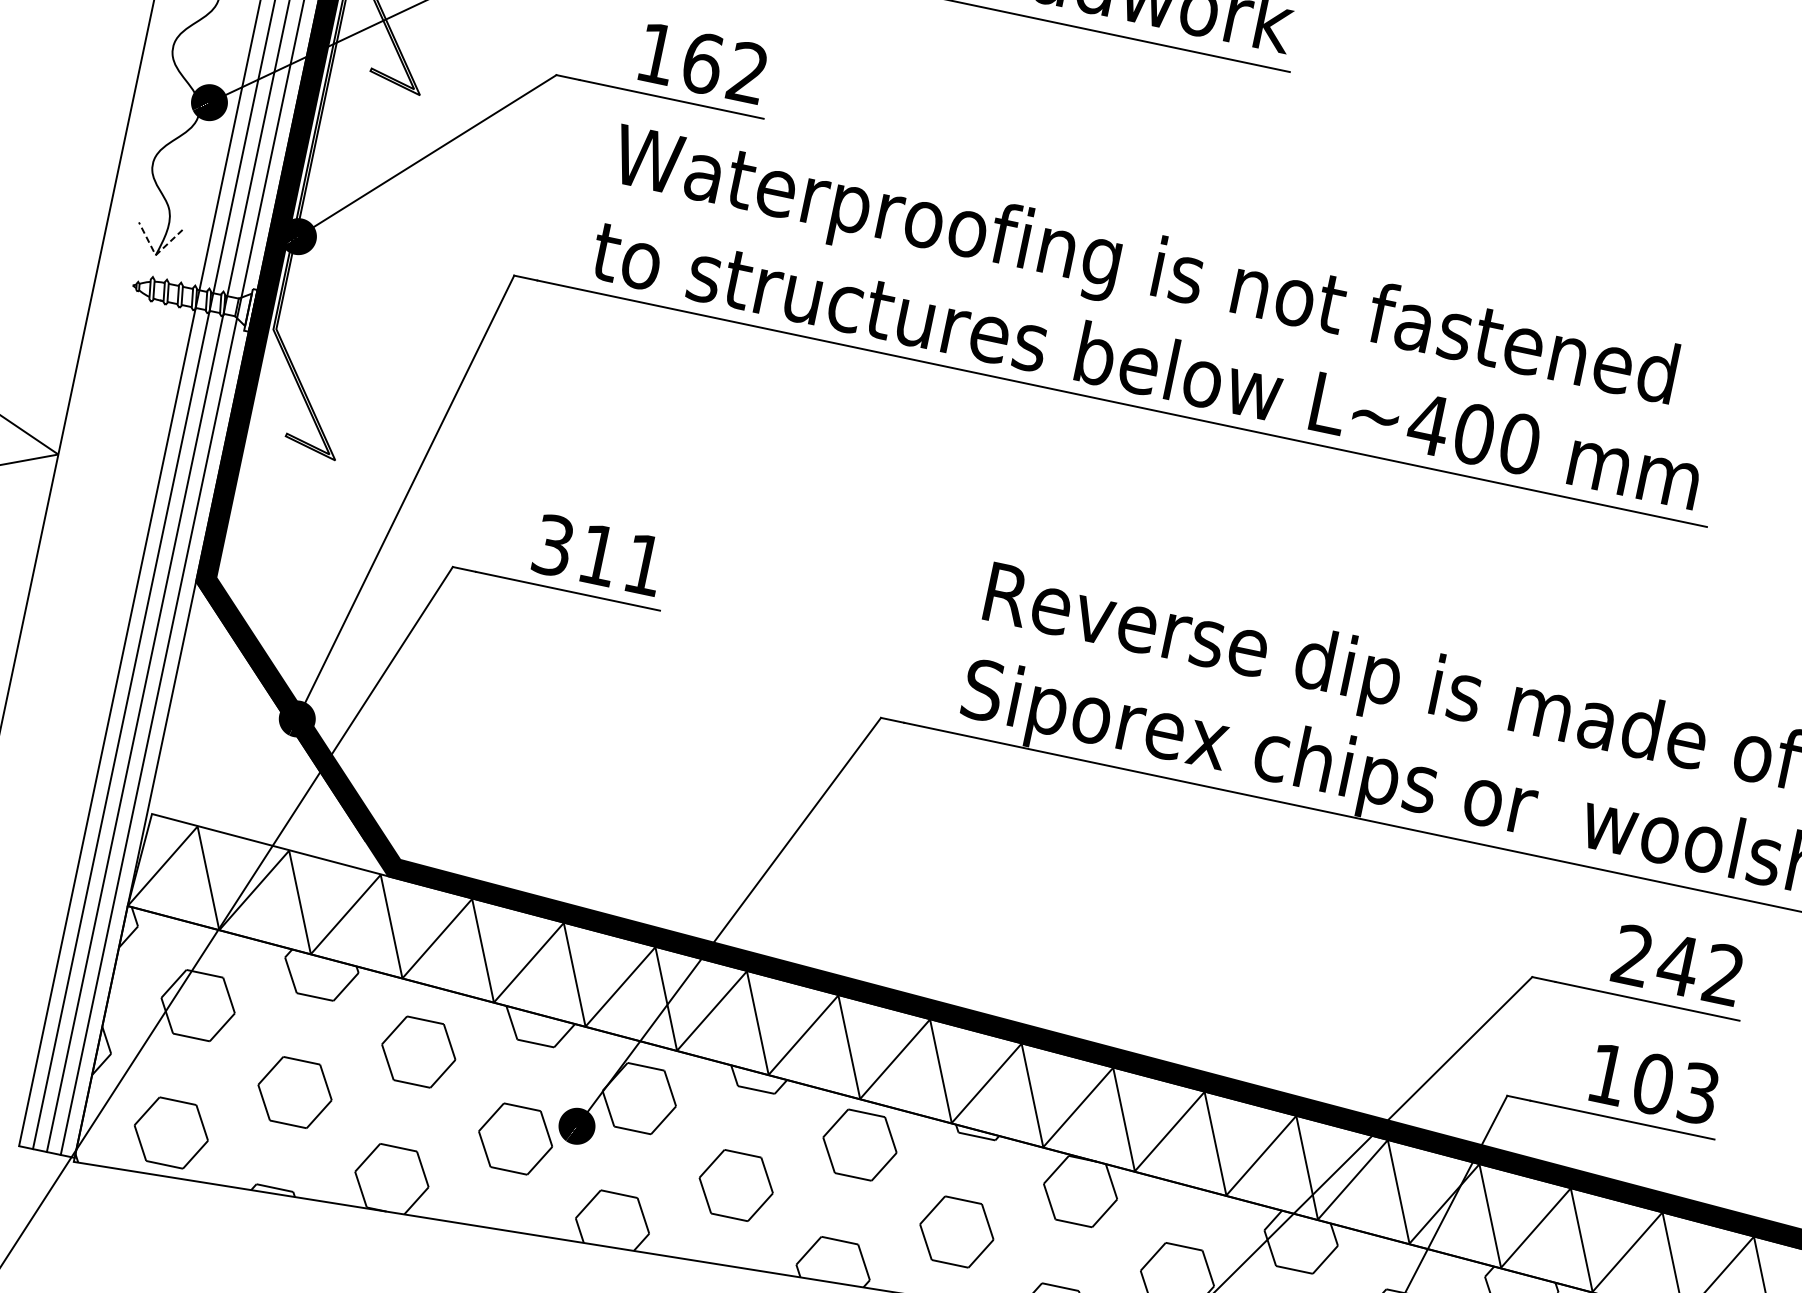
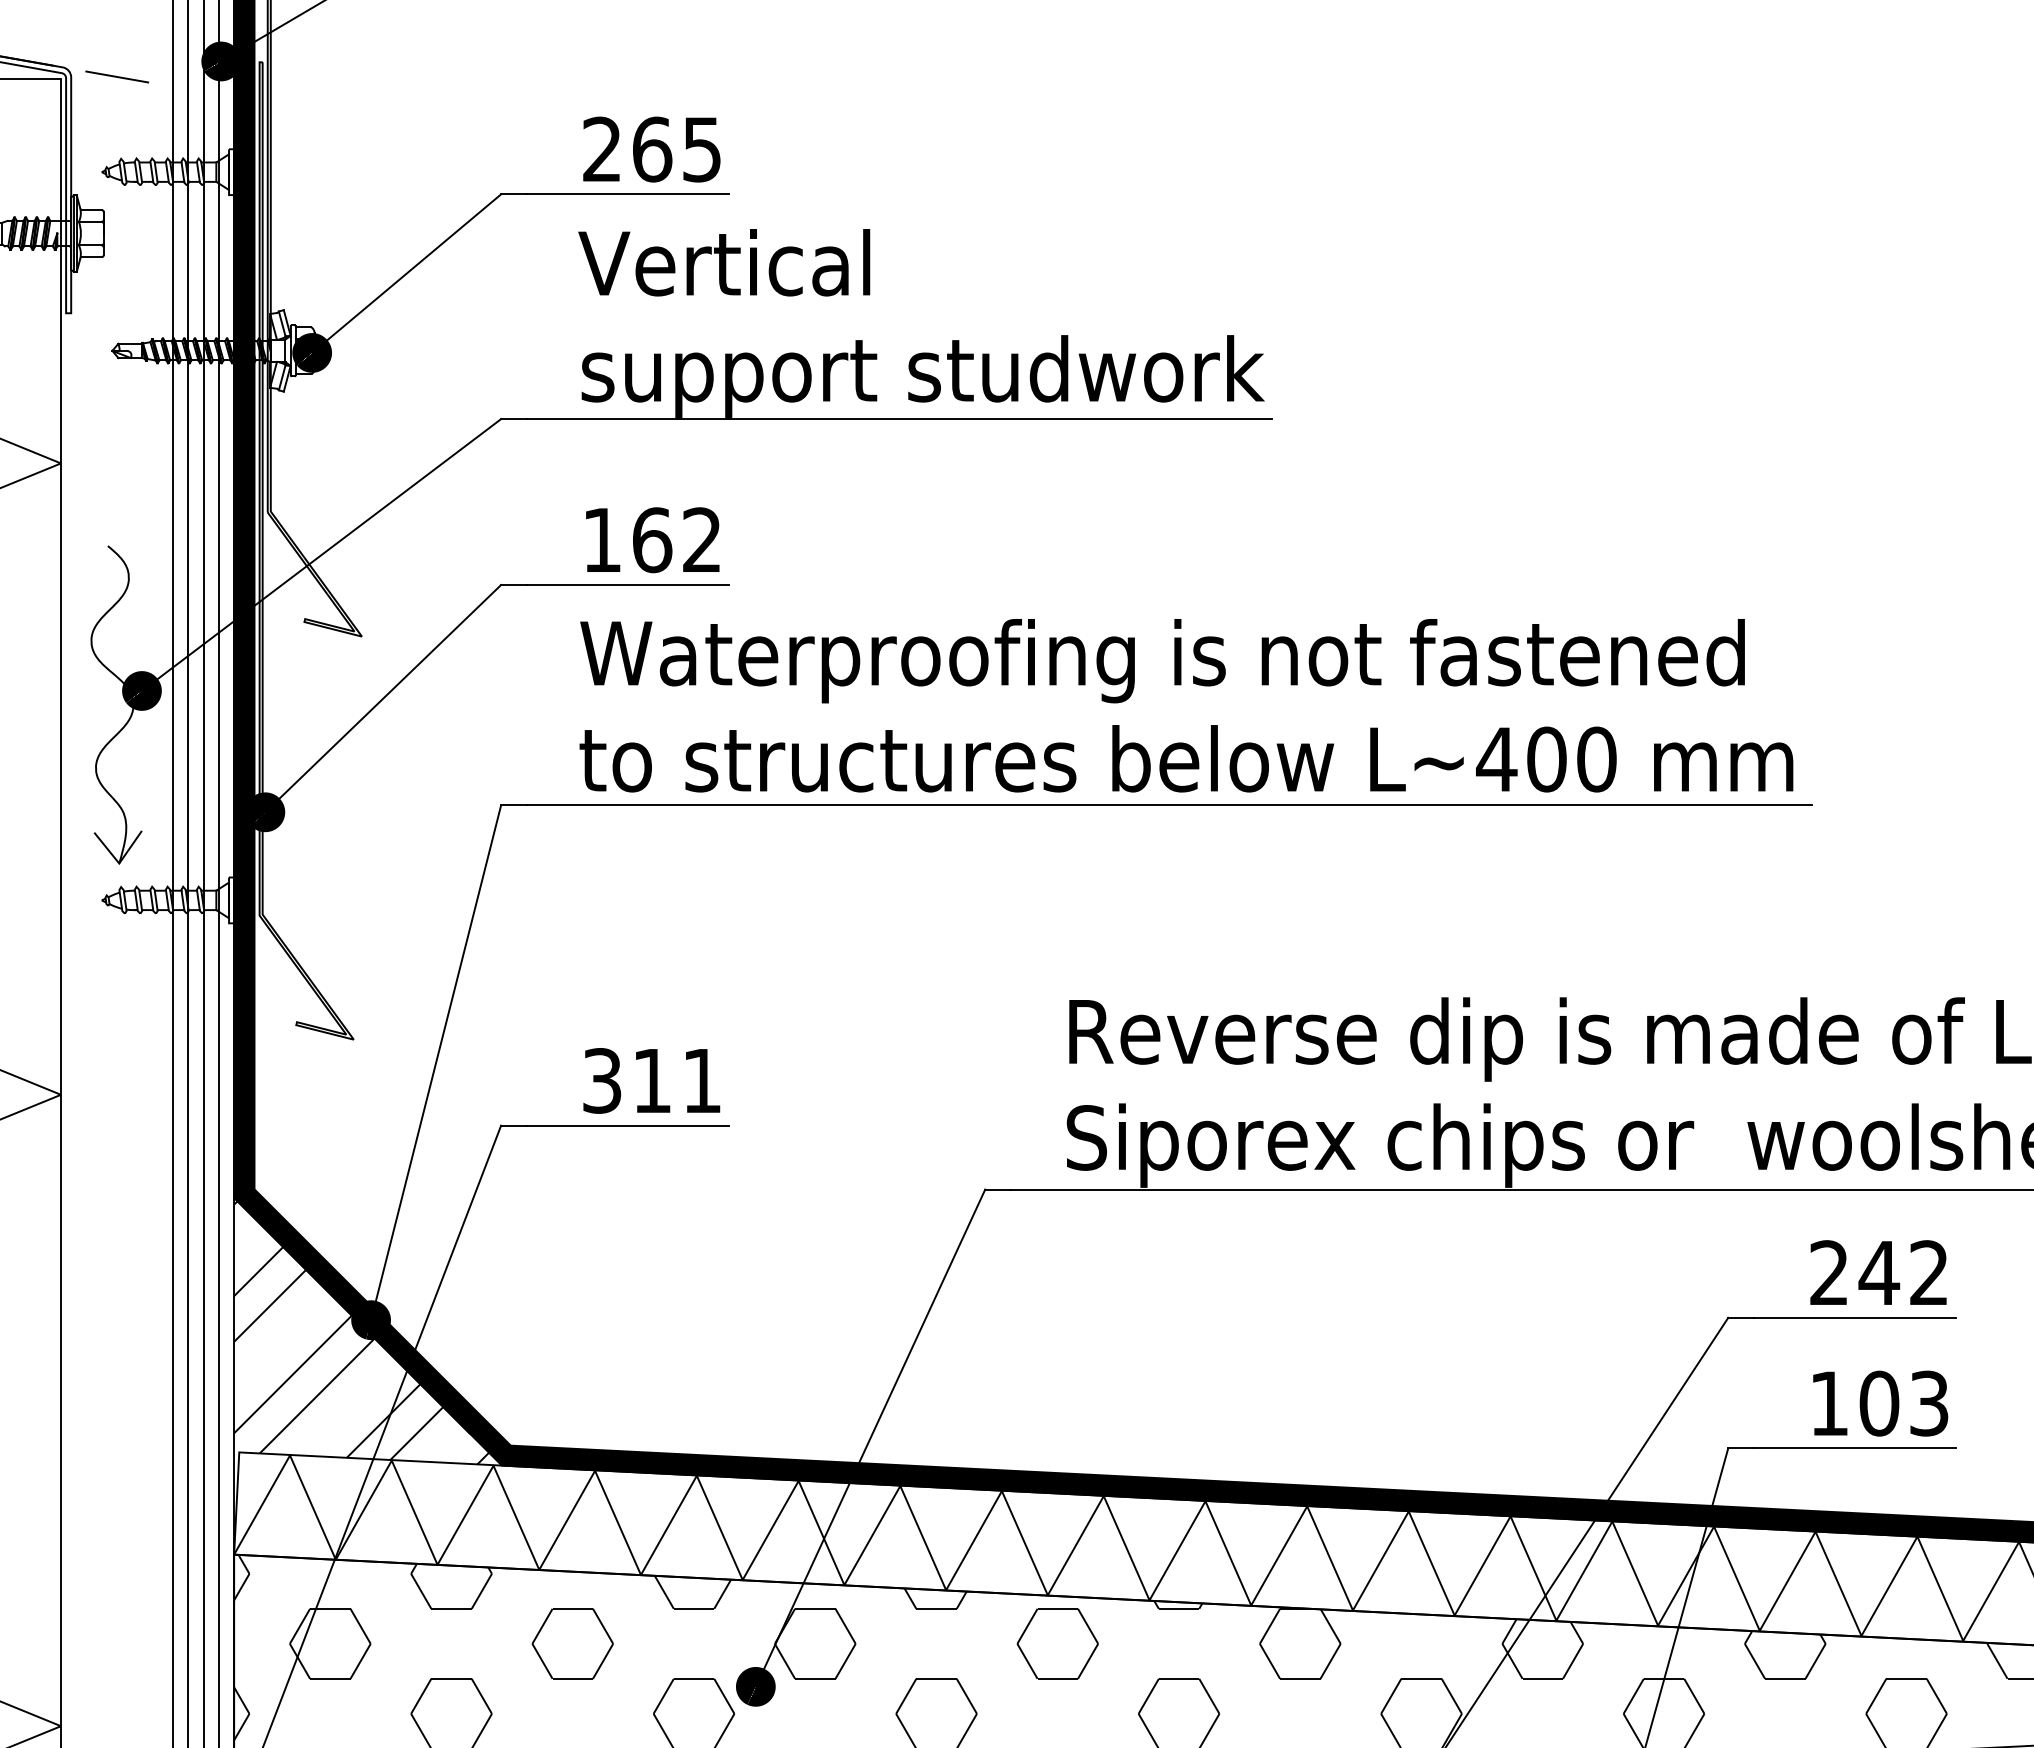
line: (155, 255) -> (119, 863), dashed -> solid
hatch: (286, 728) -> (361, 1332), added

